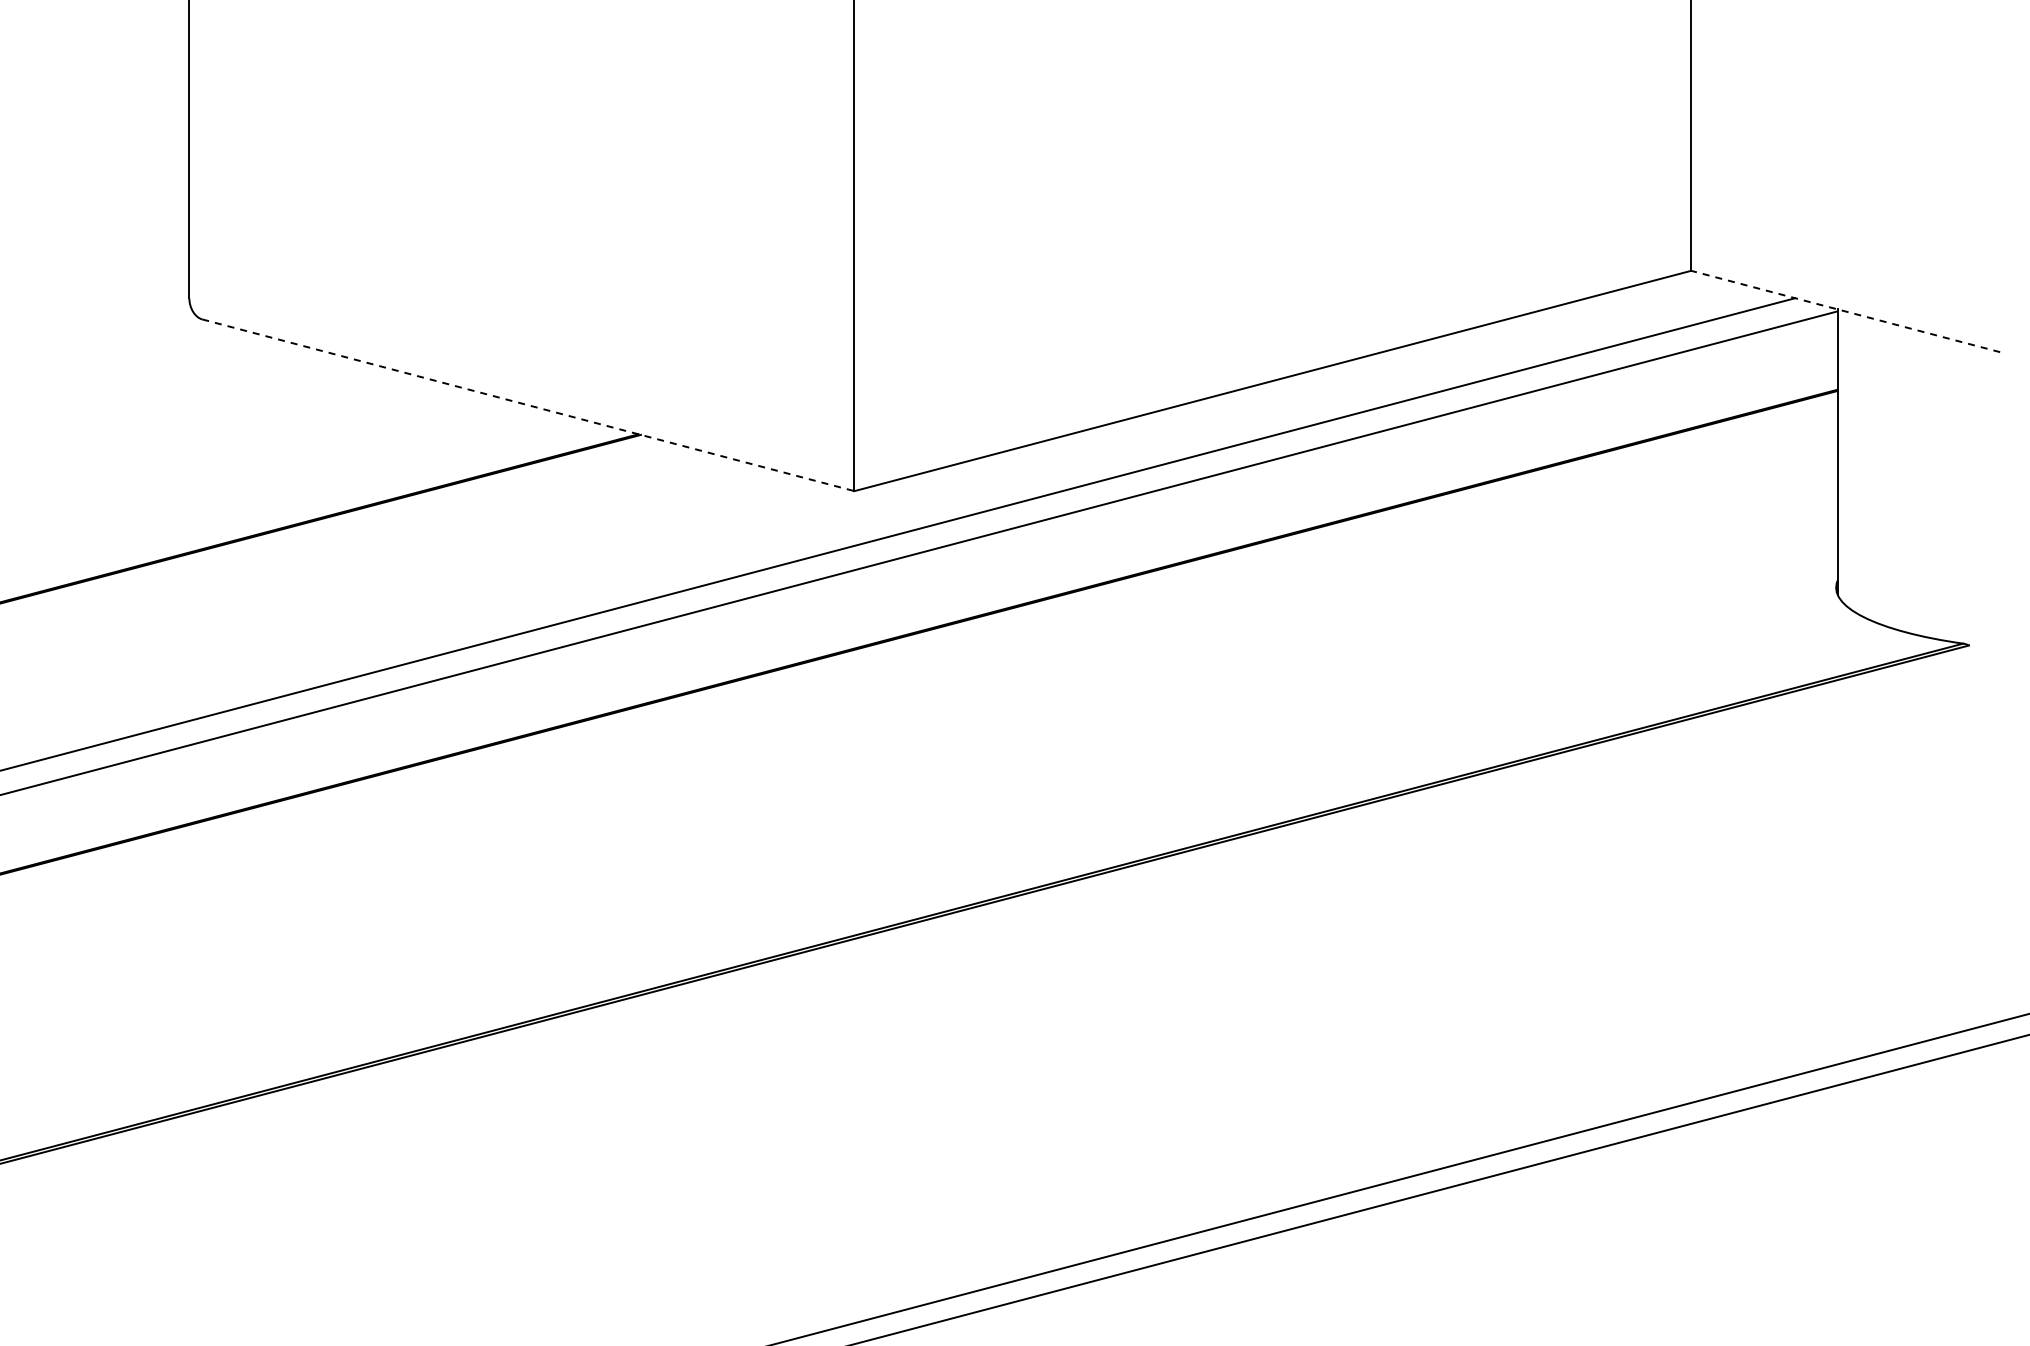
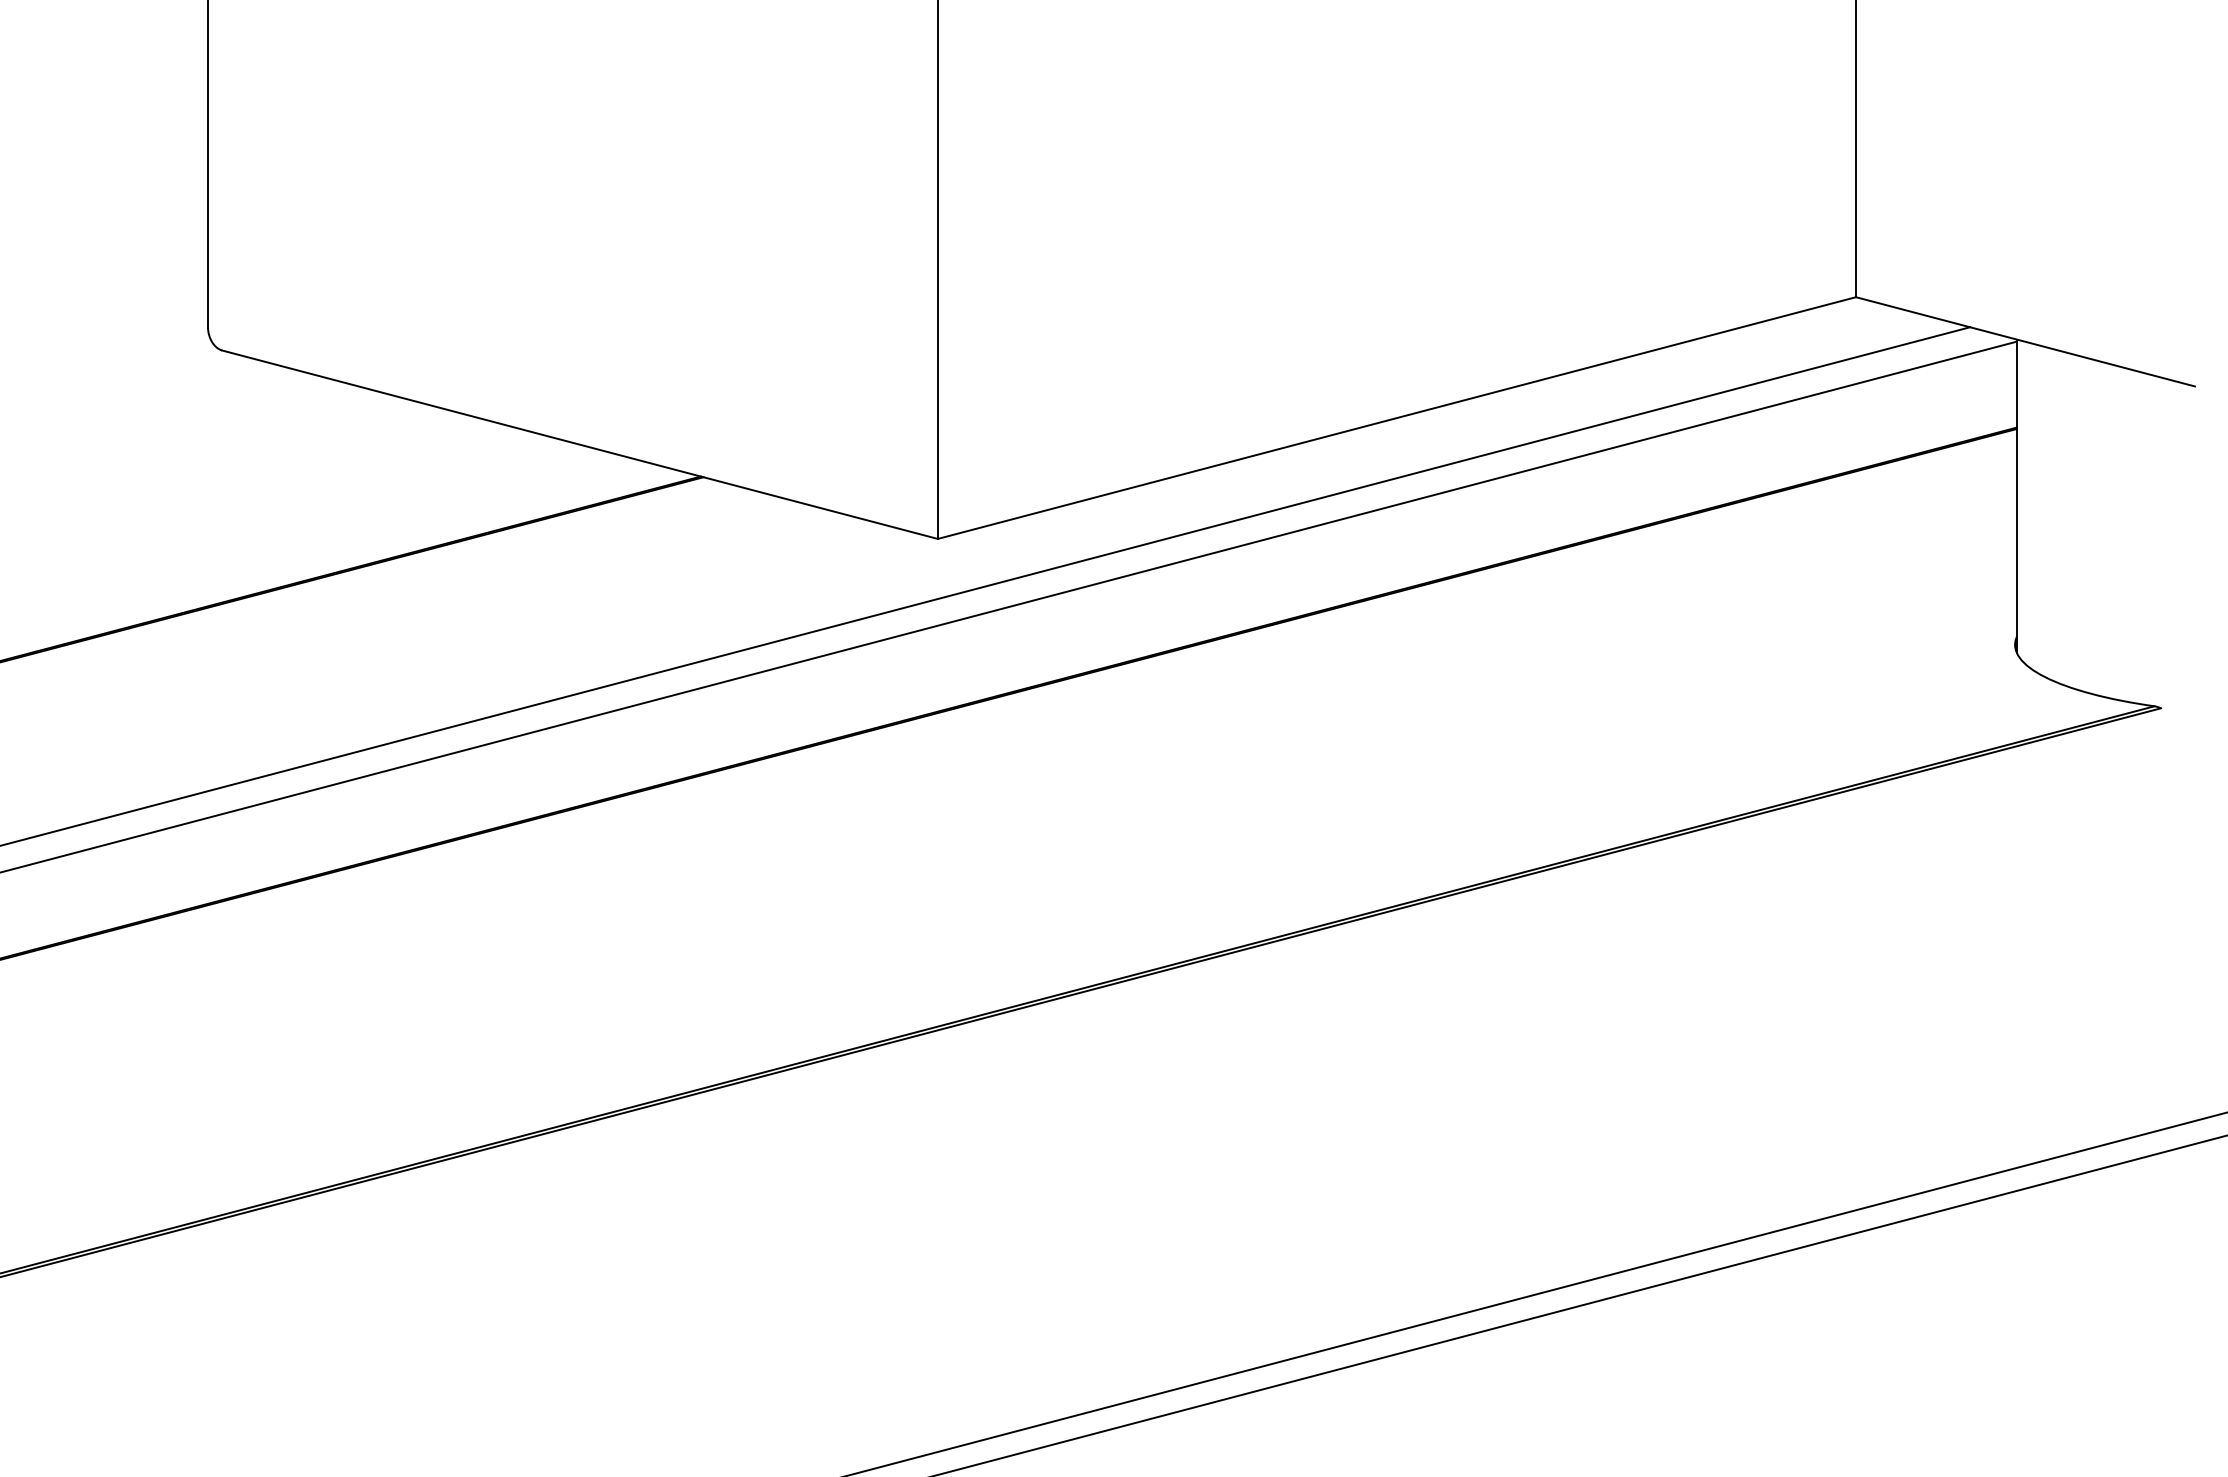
line: (1845, 311) -> (2025, 341), dashed -> solid
line: (528, 405) -> (580, 444), dashed -> solid

